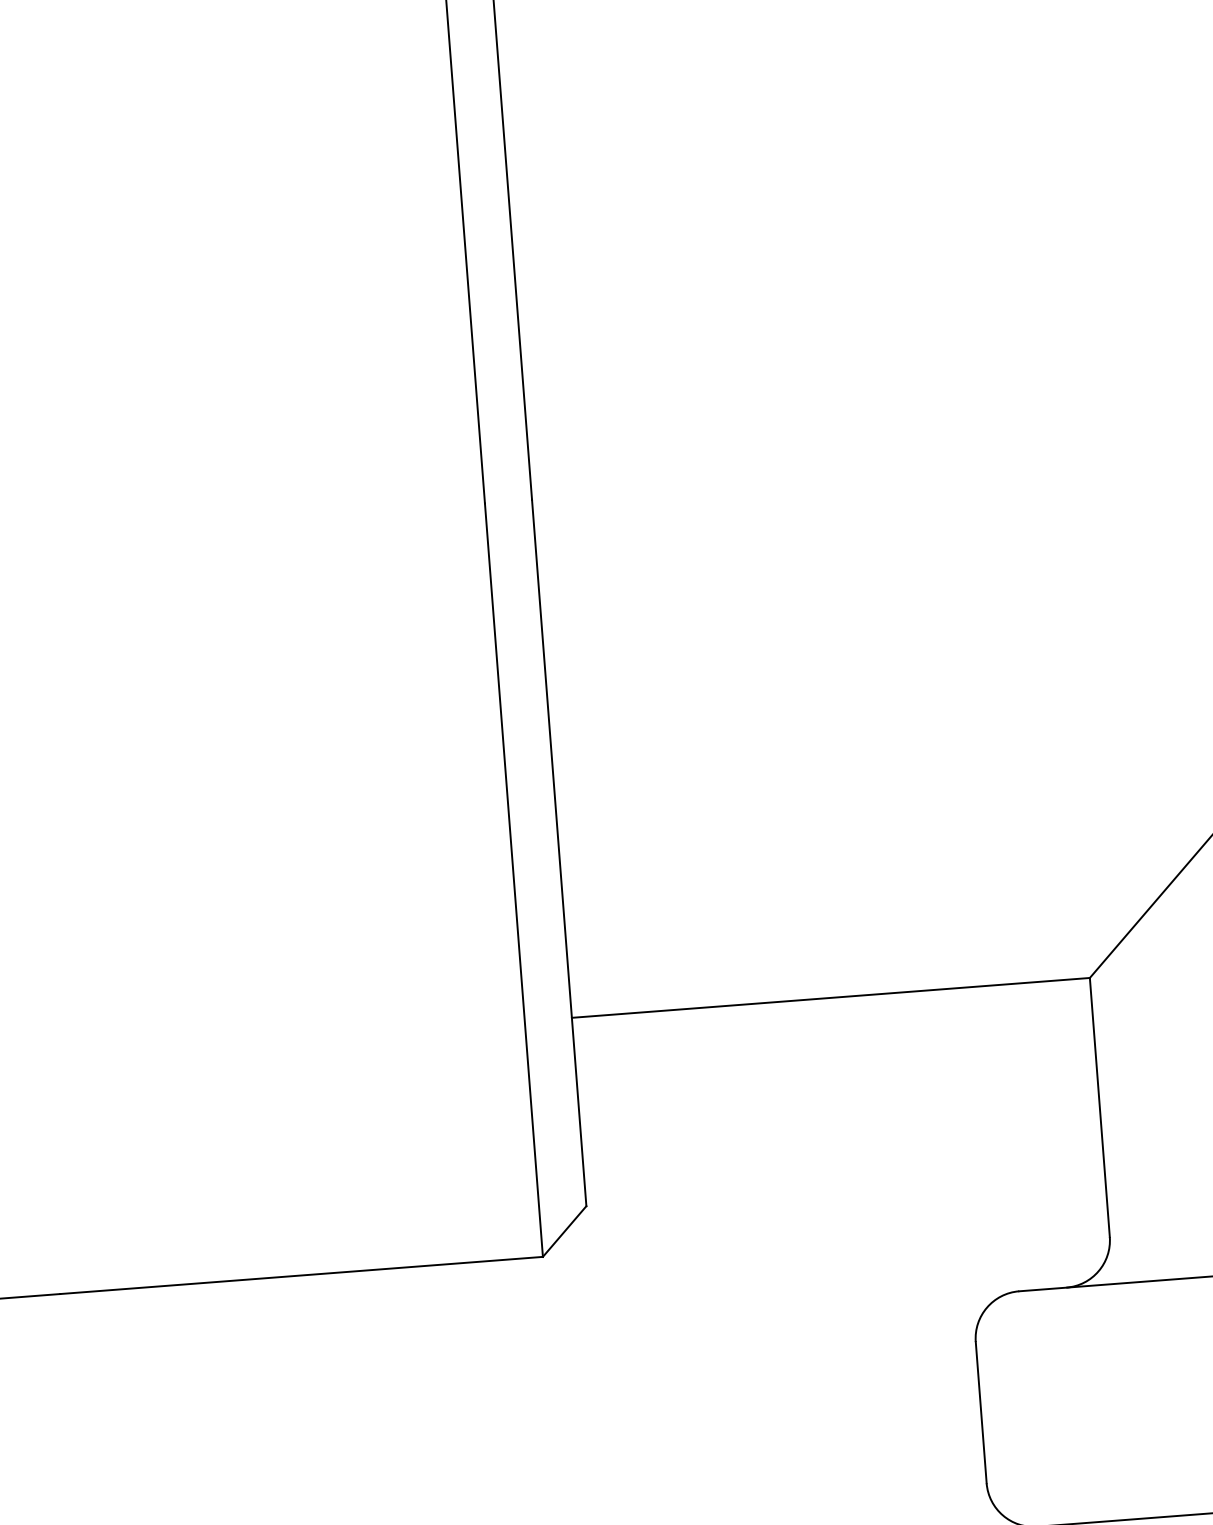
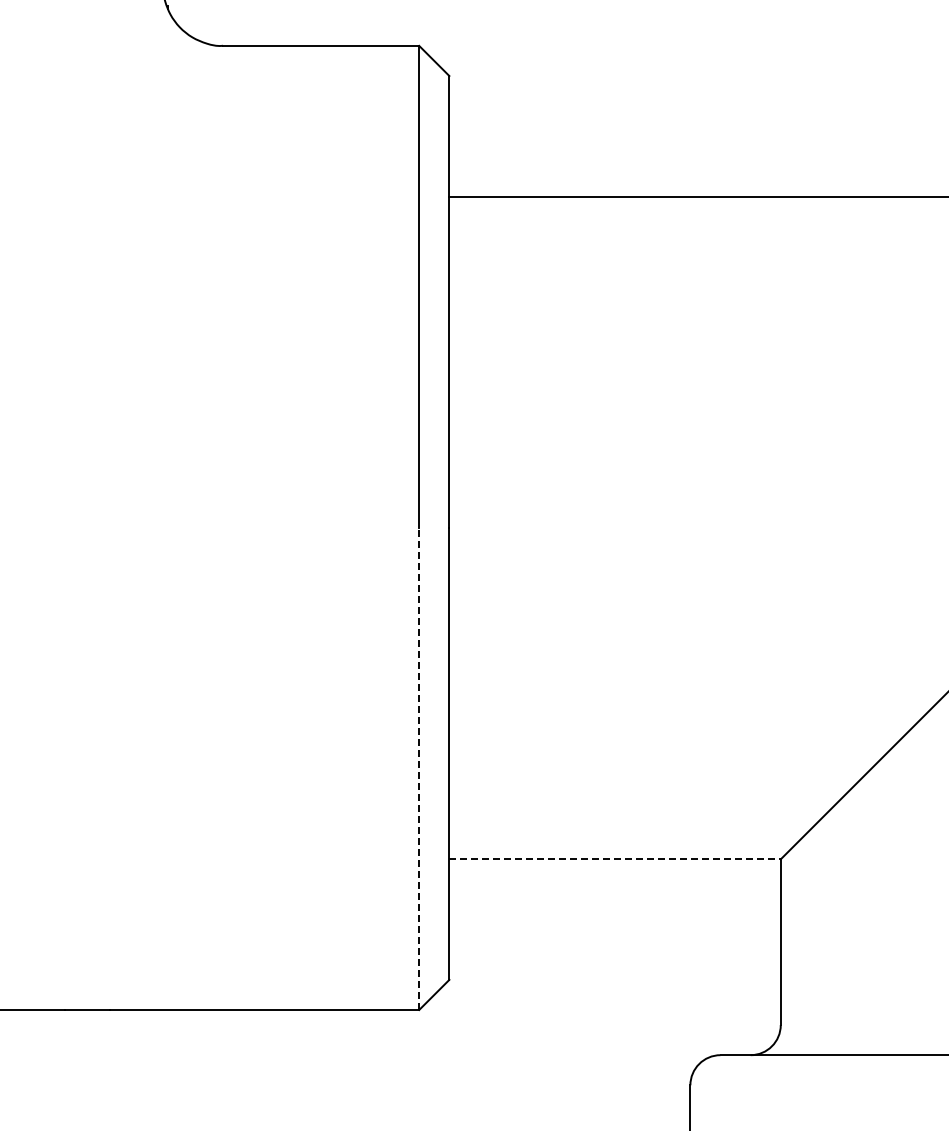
line: (514, 879) -> (419, 768), solid -> dashed
line: (831, 998) -> (615, 859), solid -> dashed

